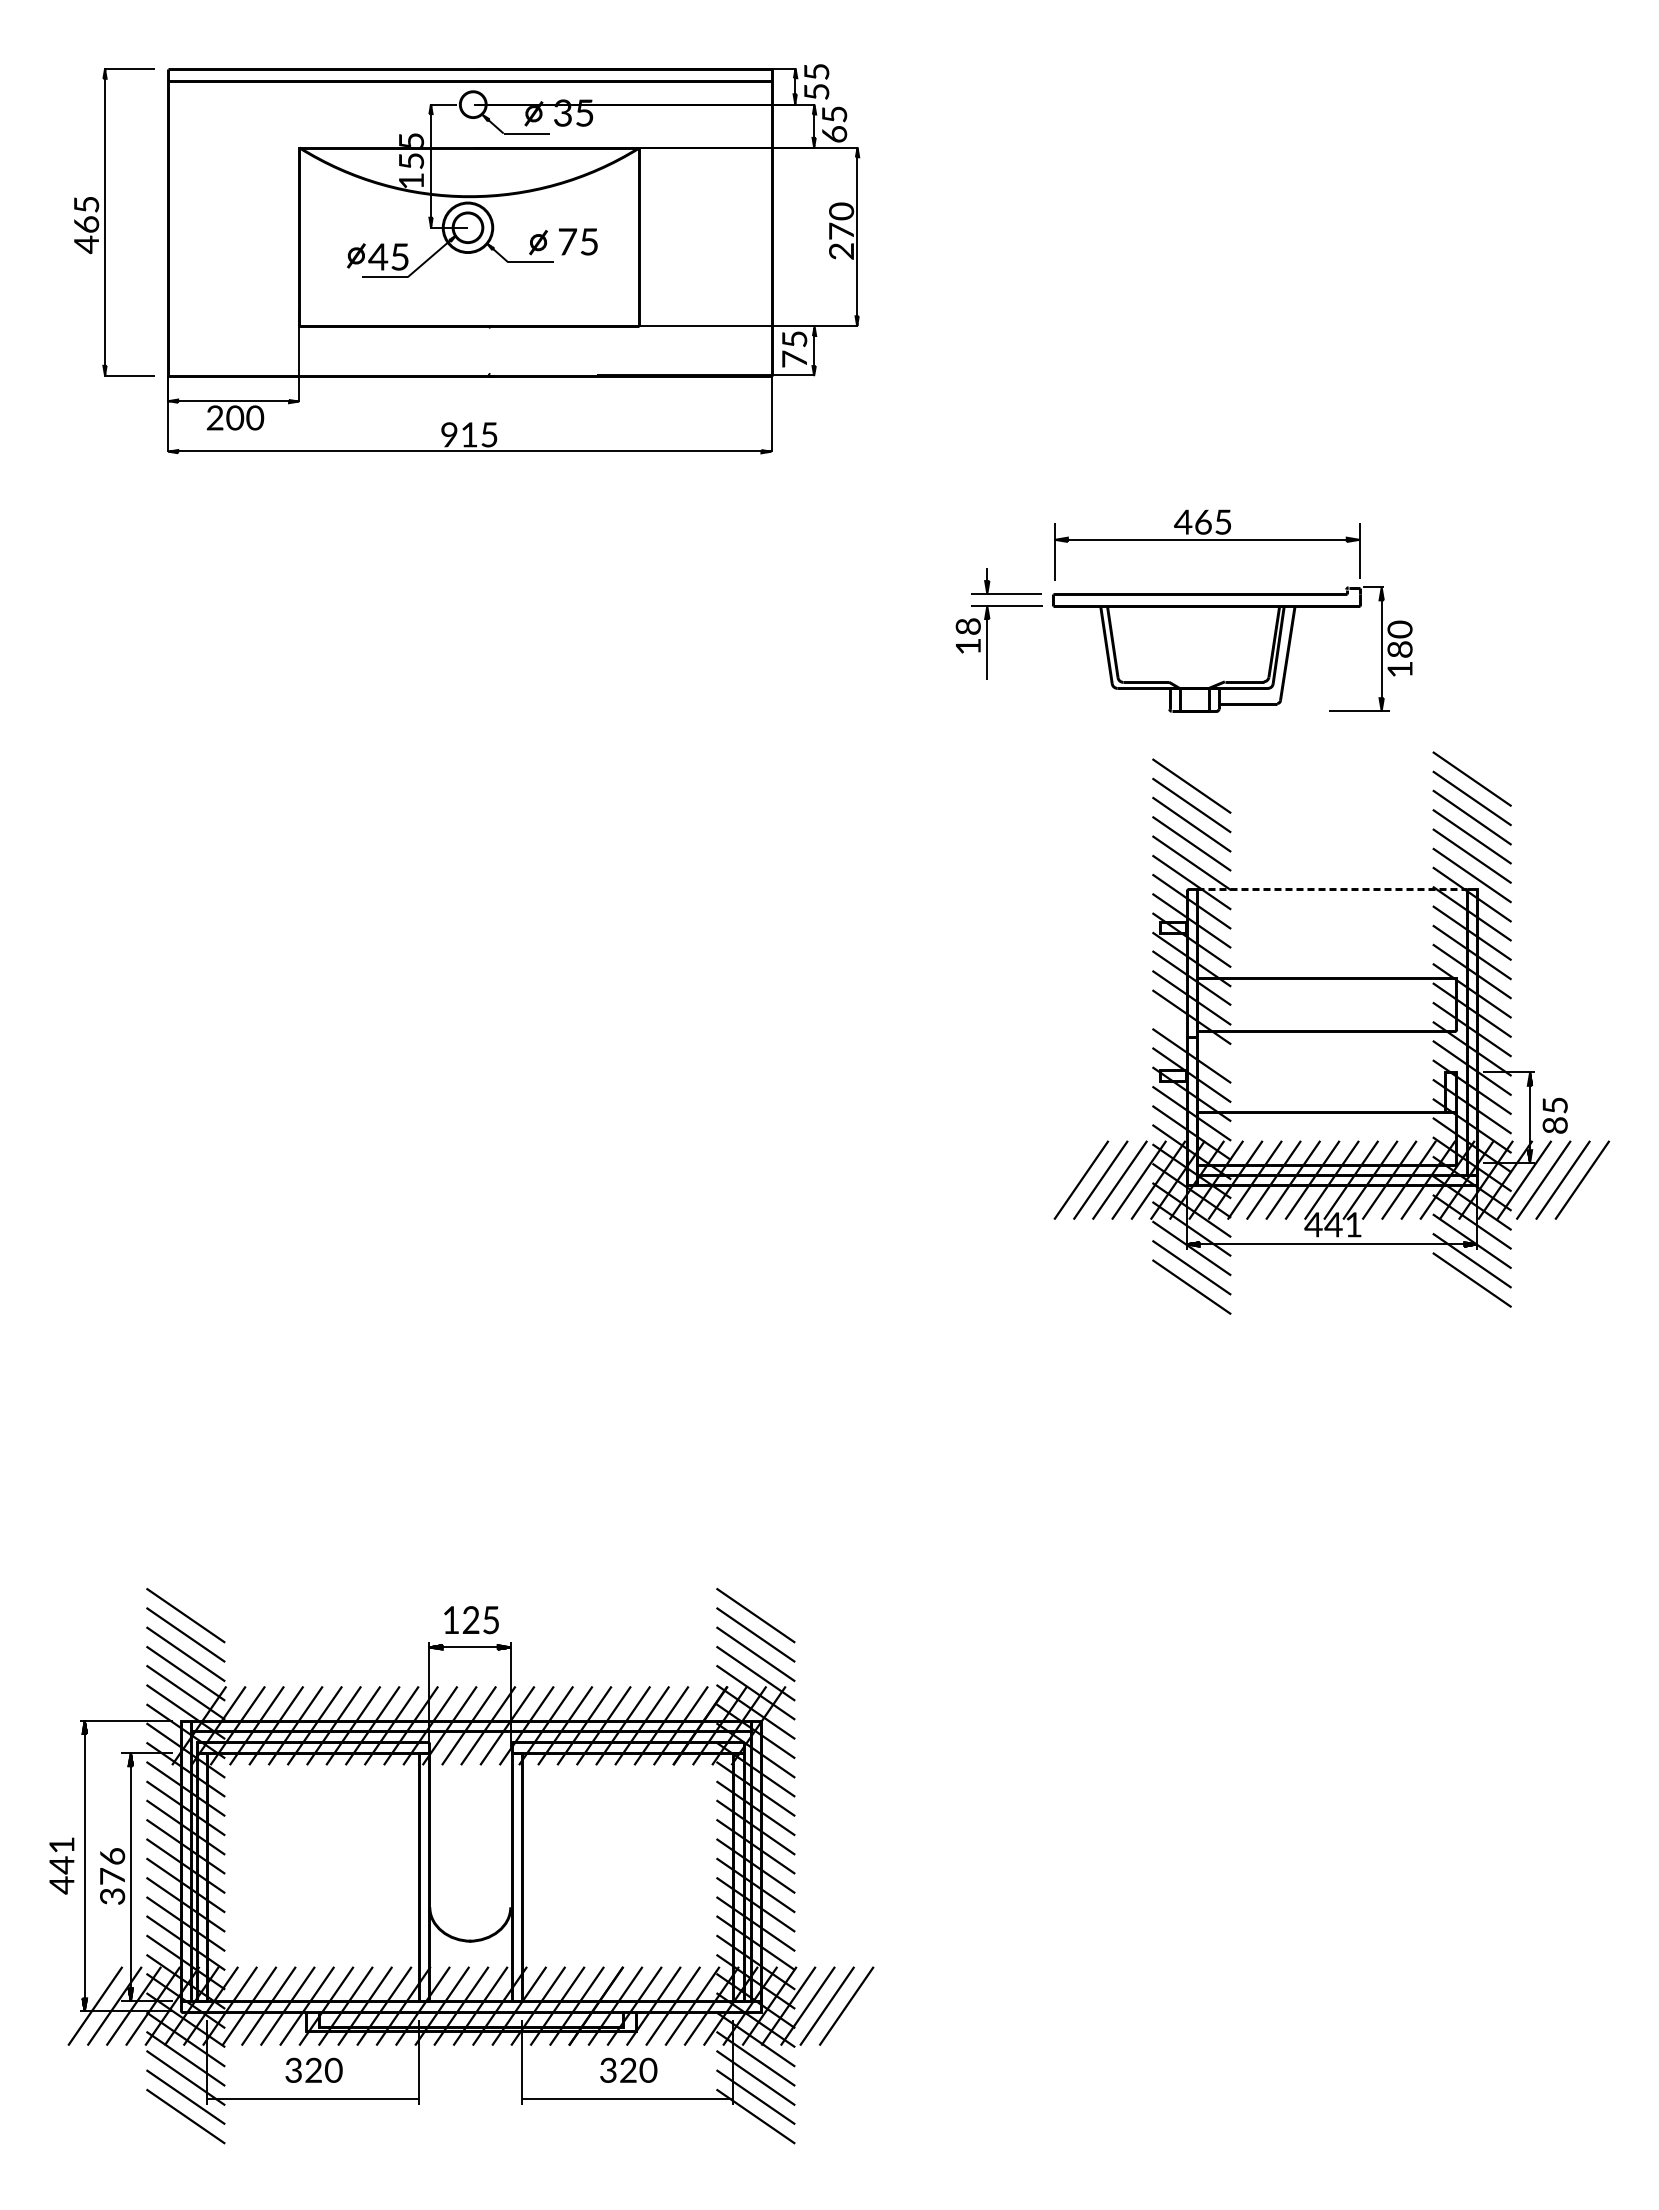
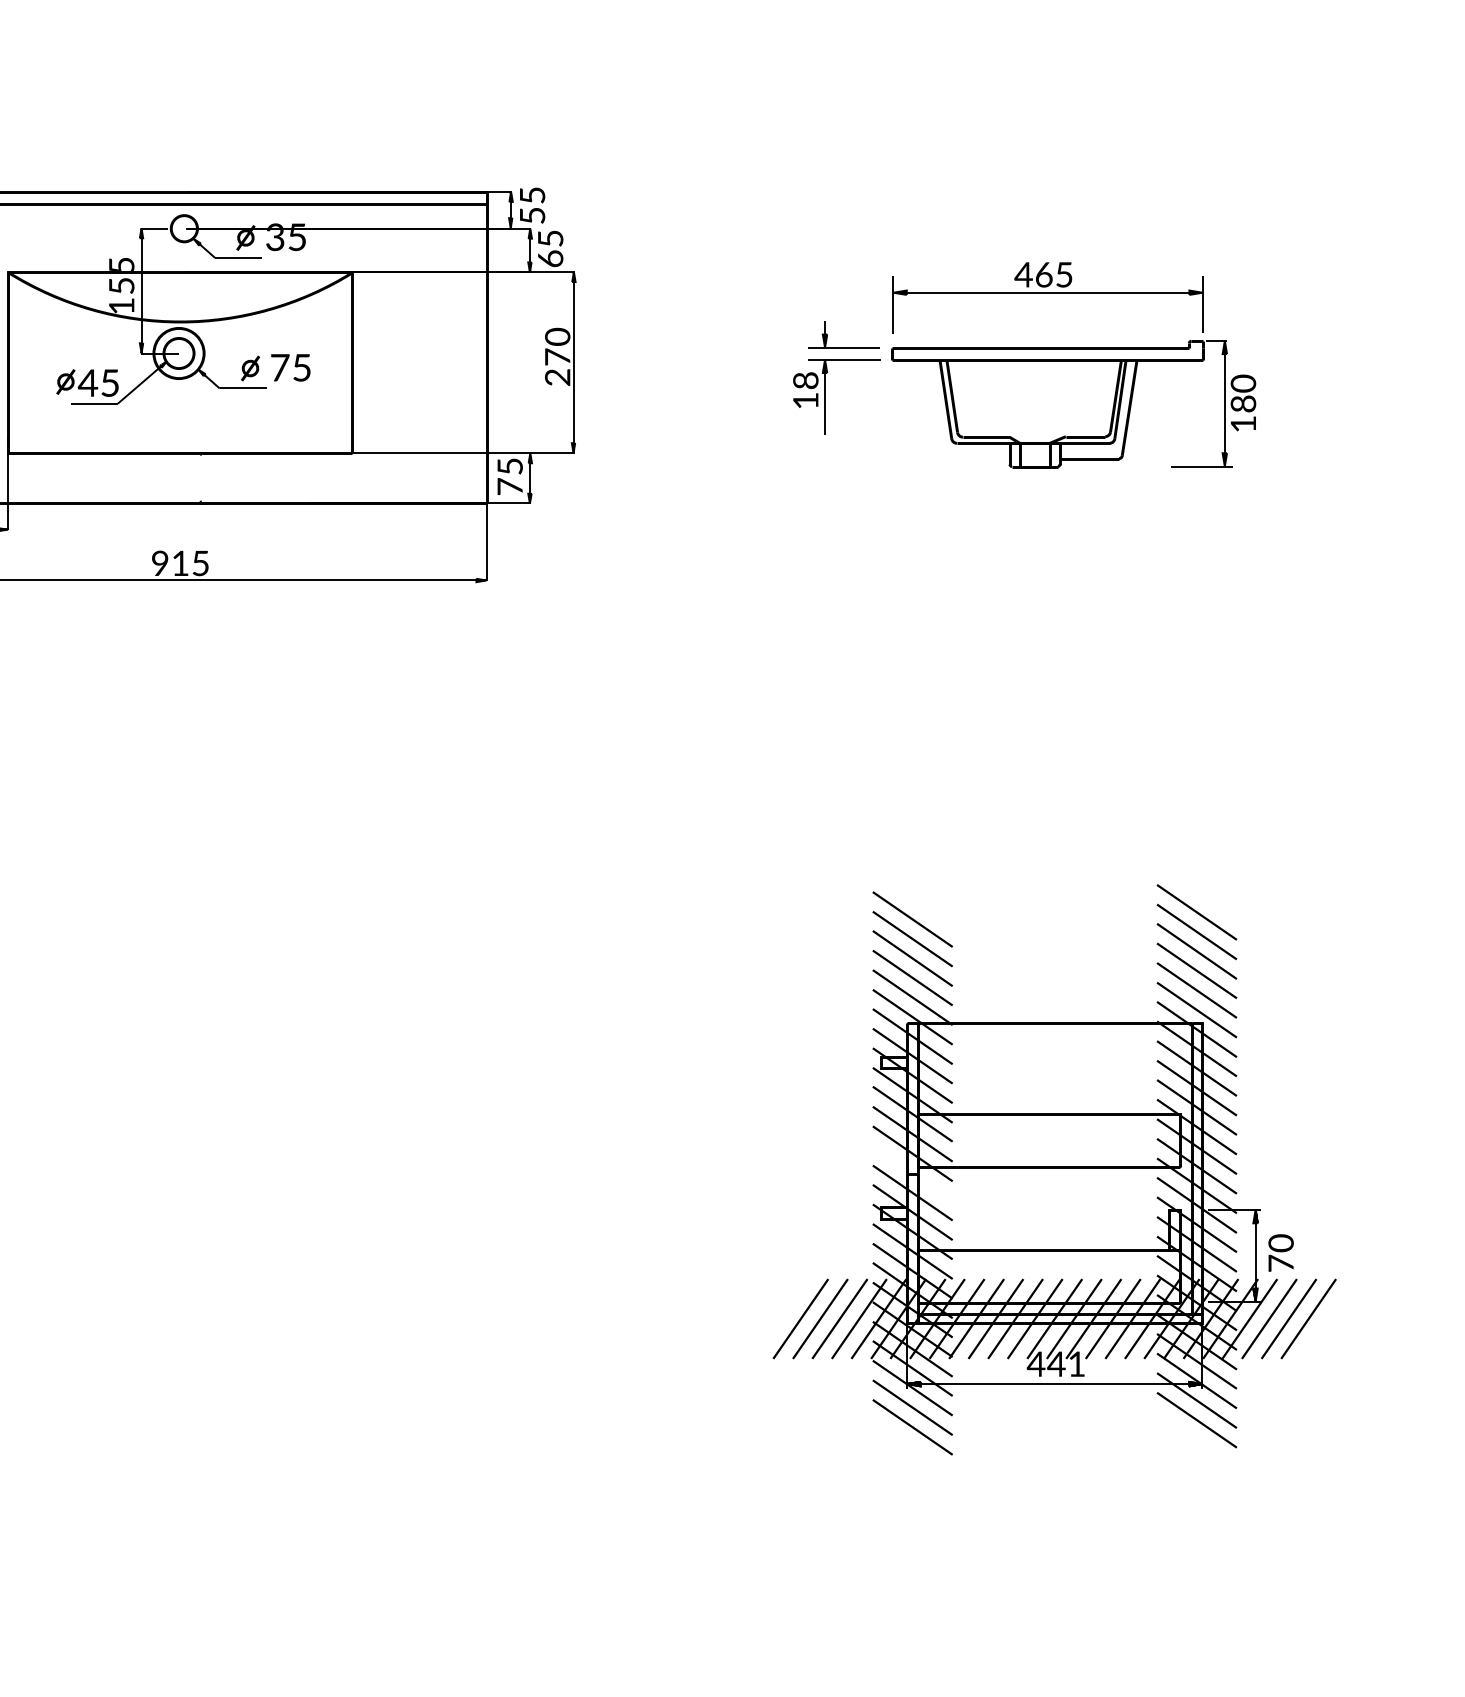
part: (1183, 610) -> (1023, 364), moved
line: (1331, 888) -> (1054, 1023), dashed -> solid
text: (1554, 1114) -> (1280, 1252), 85 -> 70

